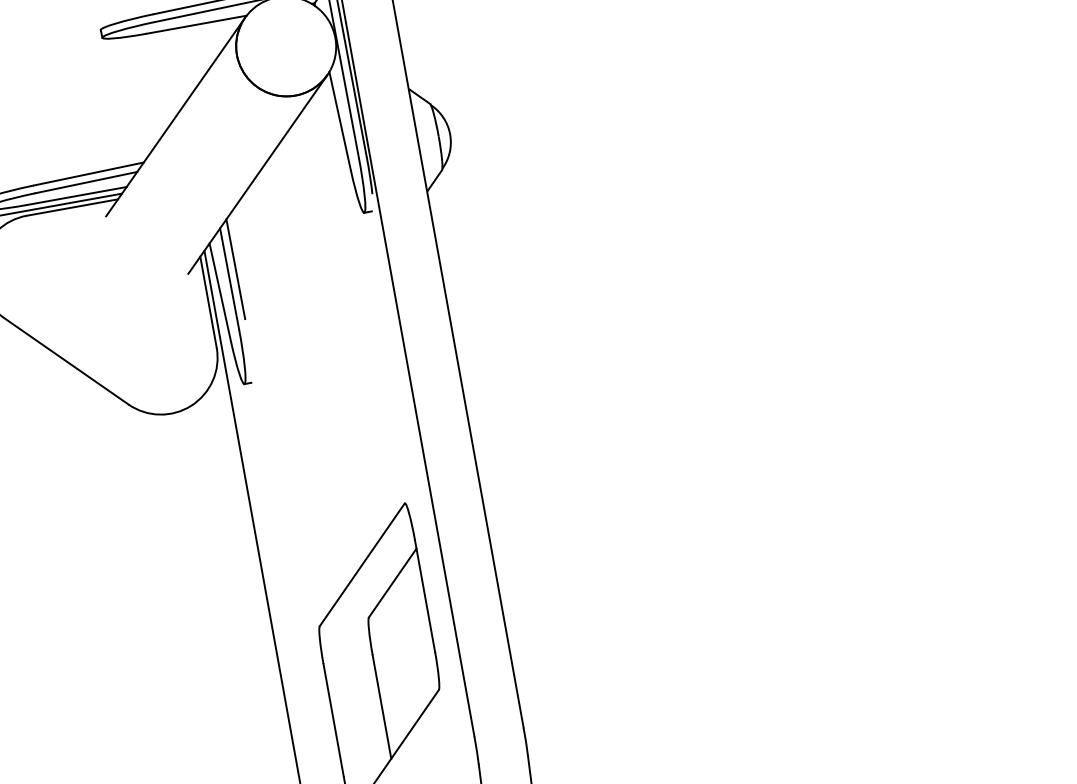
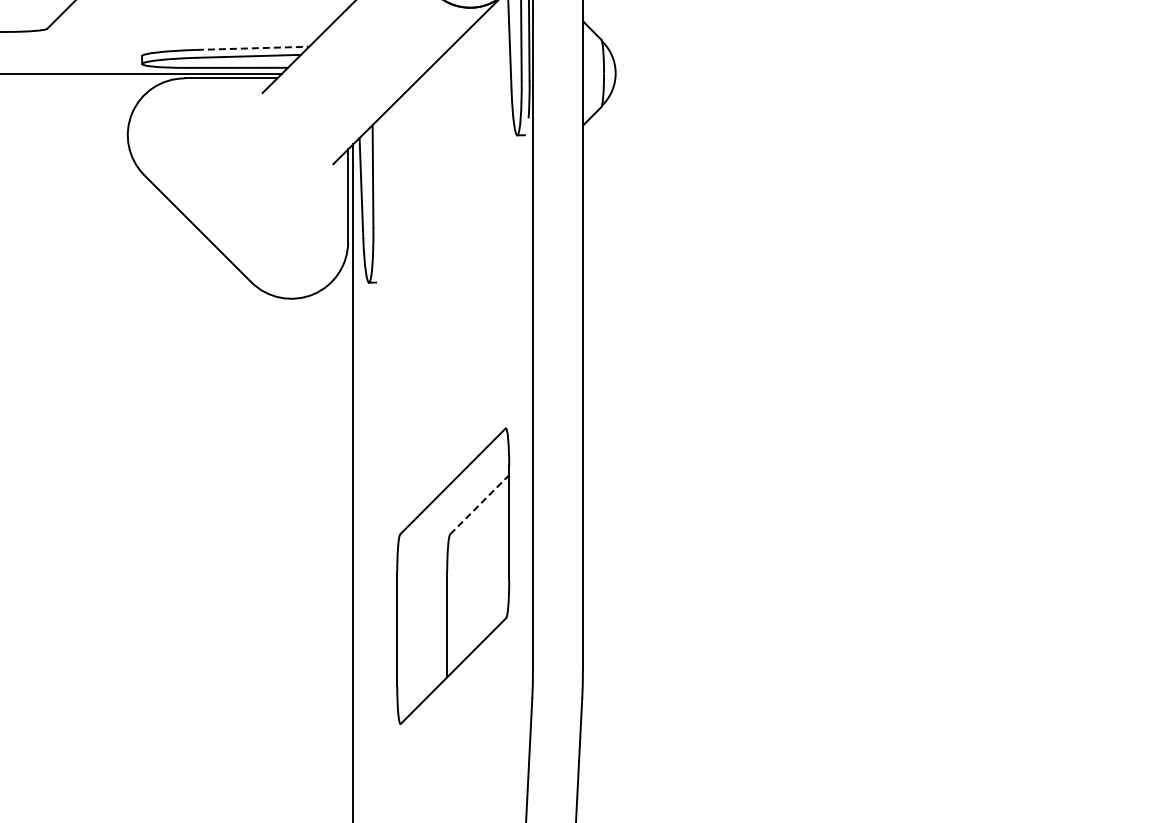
line: (89, 174) -> (253, 48), solid -> dashed
line: (235, 268) -> (380, 167), removed
line: (392, 582) -> (479, 504), solid -> dashed

